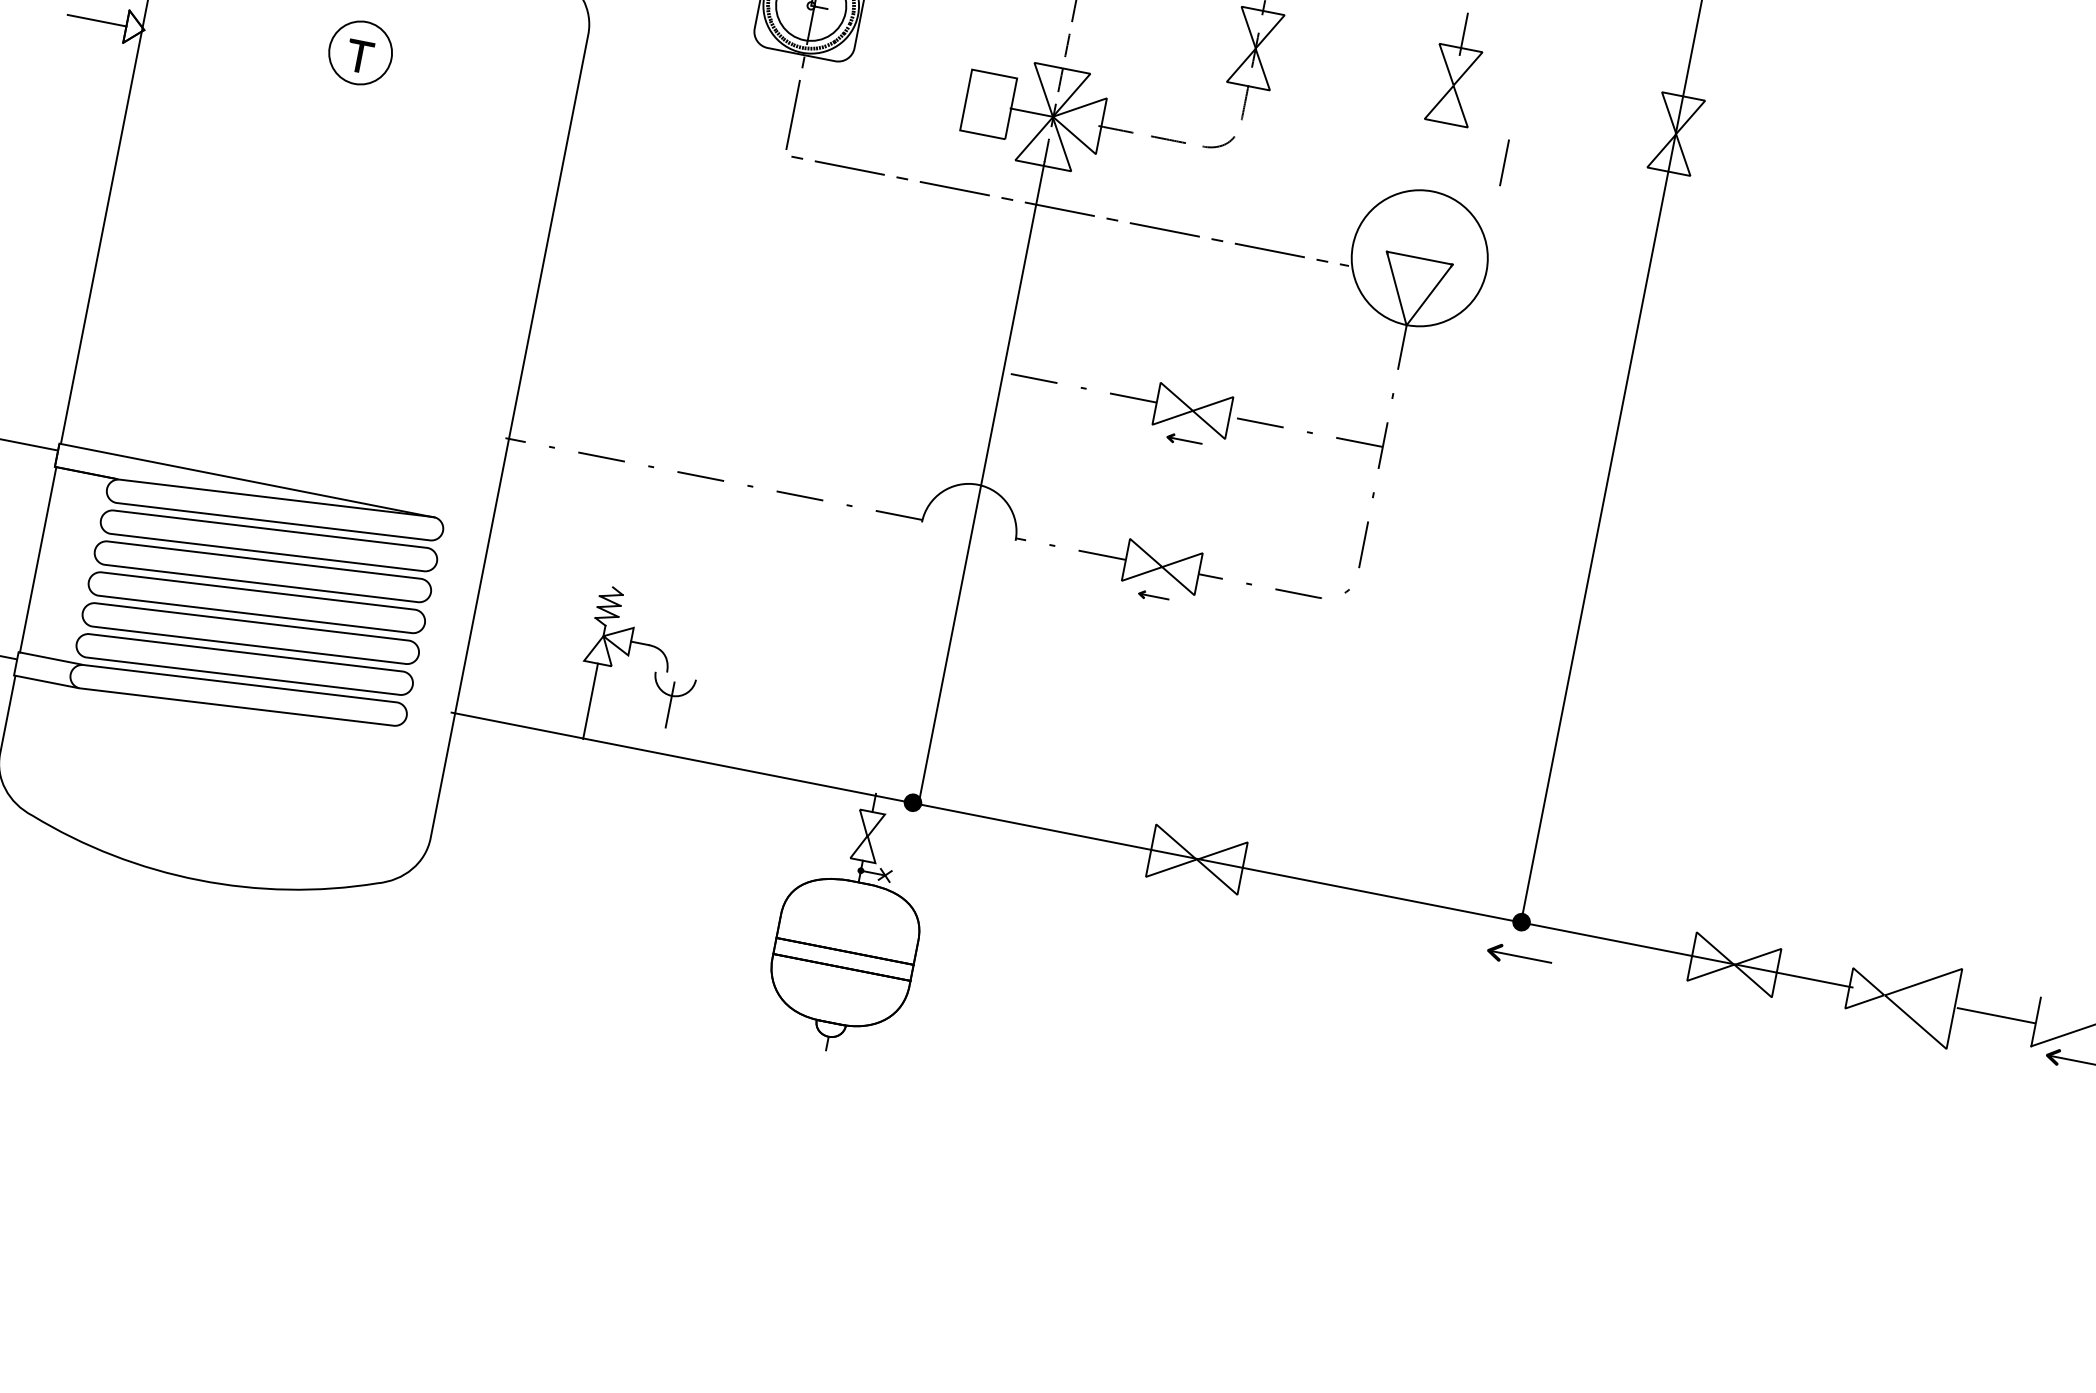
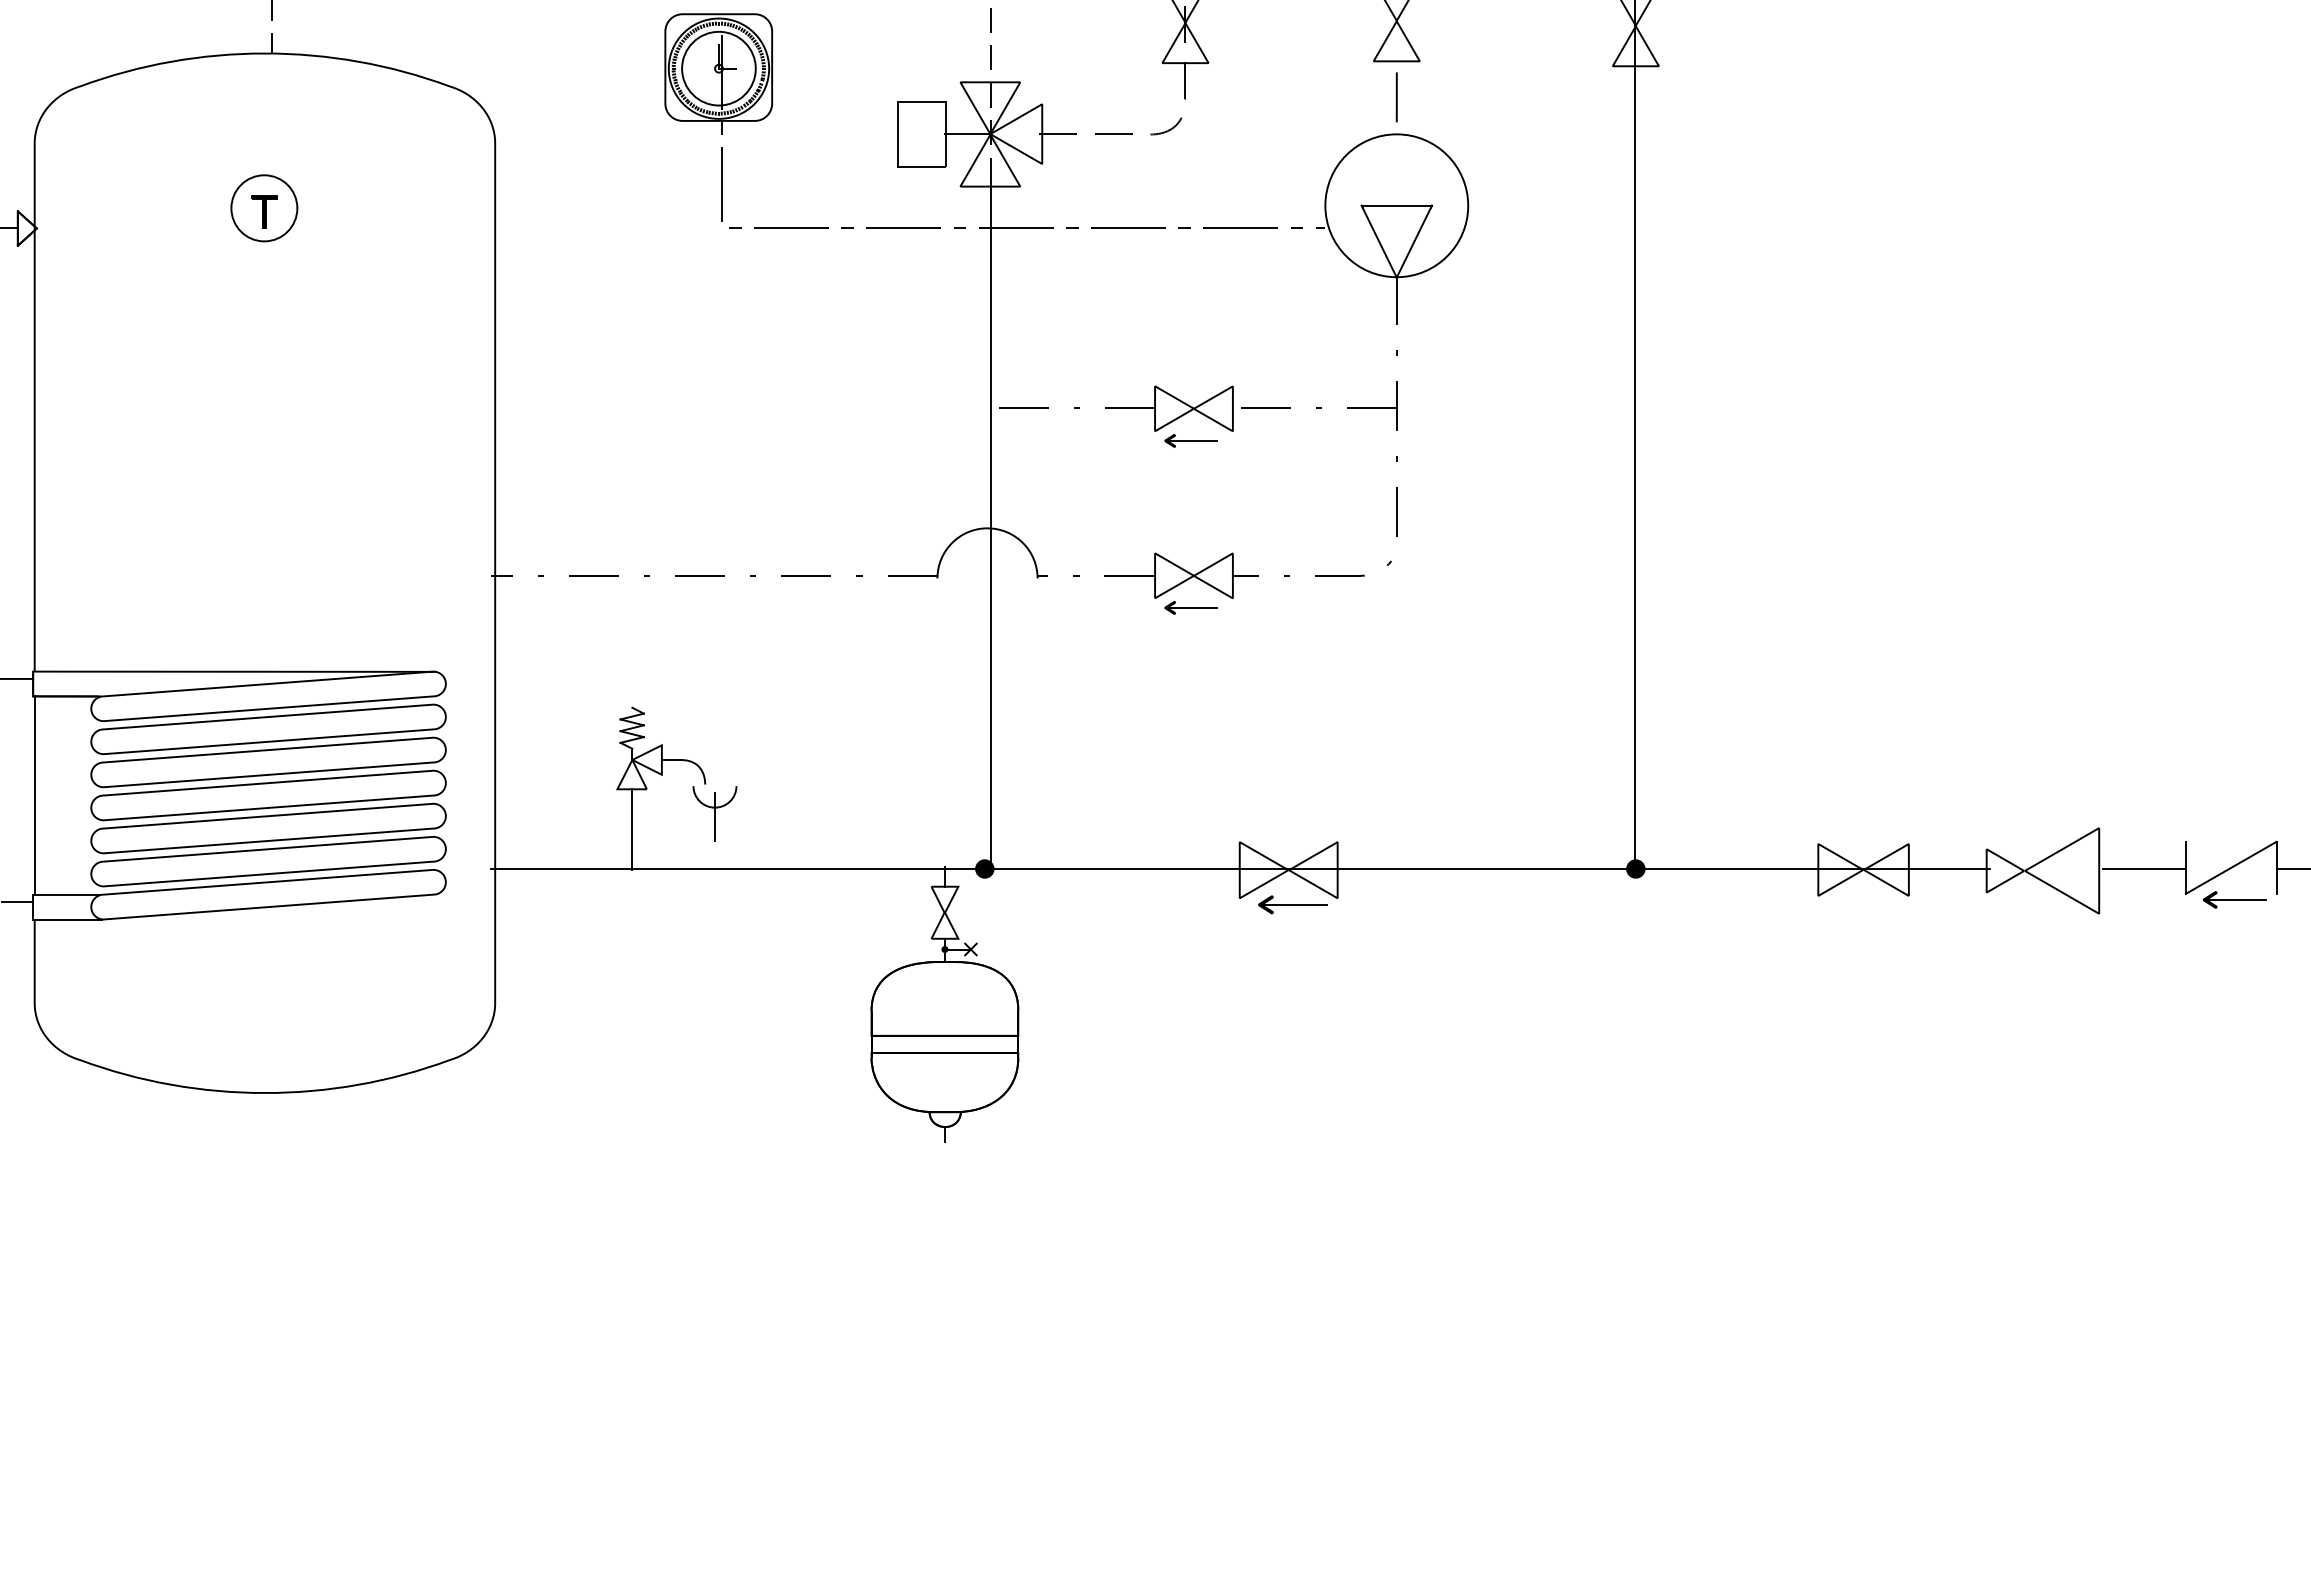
line: (1504, 162) -> (1396, 97), moved
part: (1183, 439) -> (1190, 440), size x1.43
part: (1153, 596) -> (1190, 607), size x1.67
part: (1519, 956) -> (1292, 904), moved

